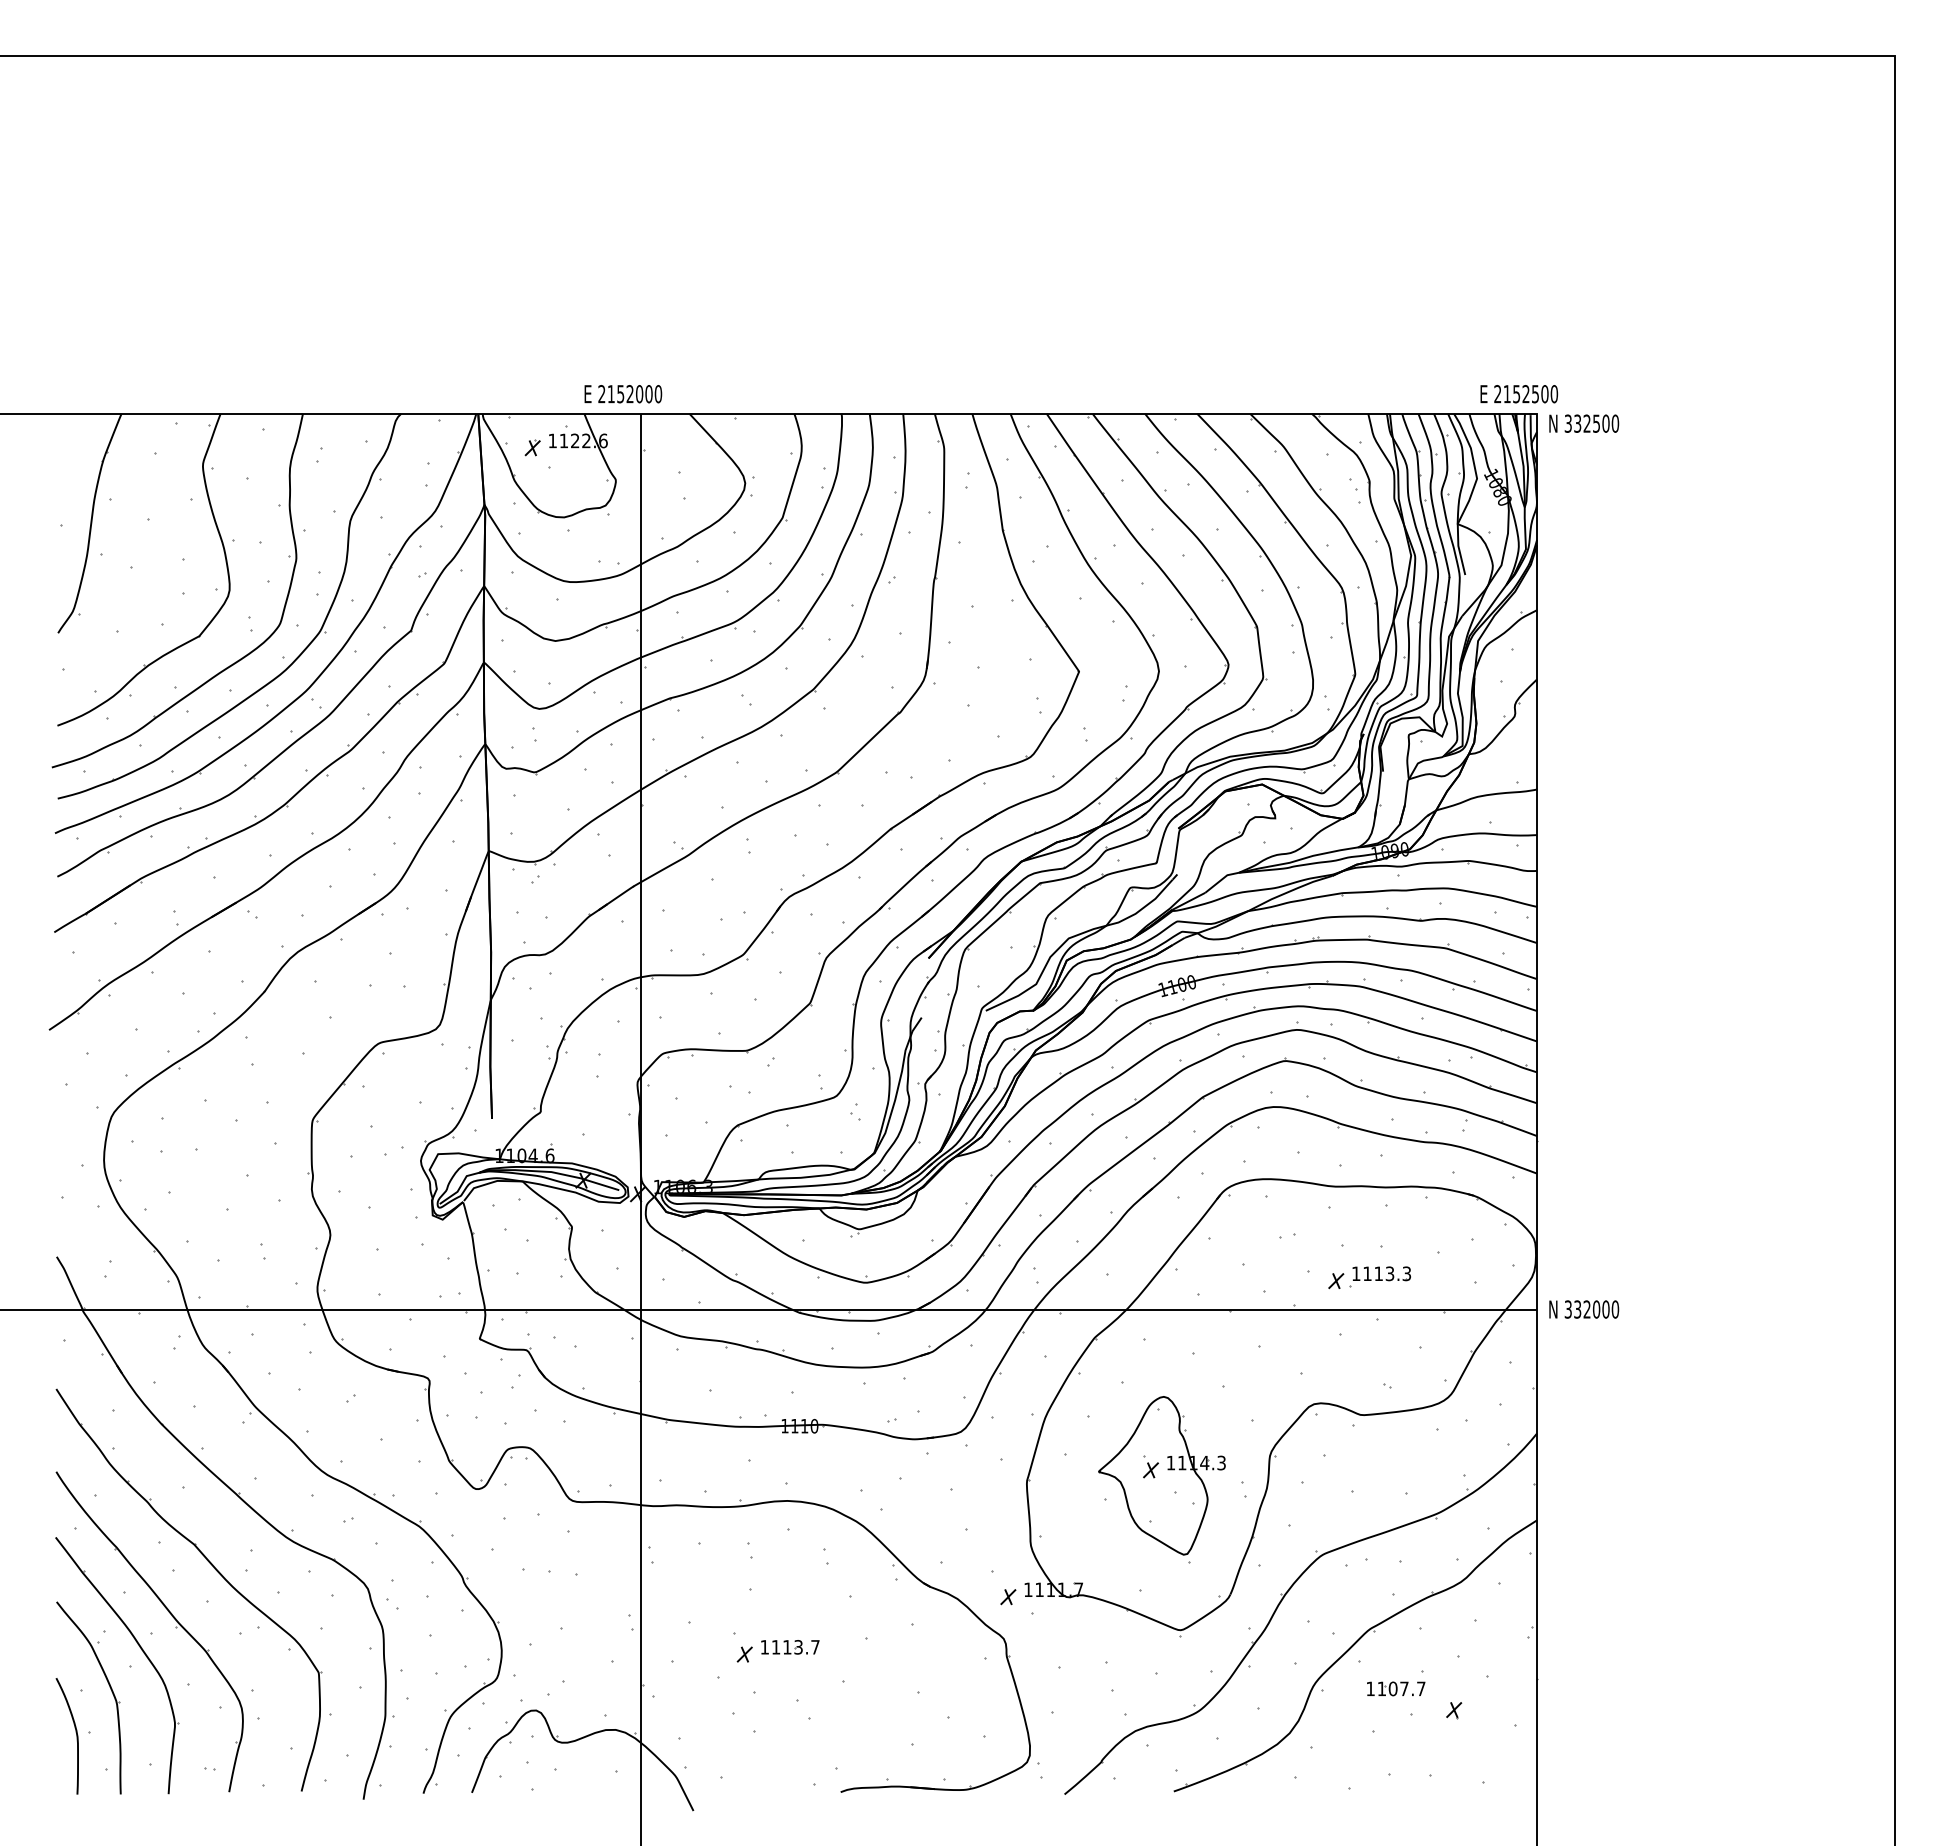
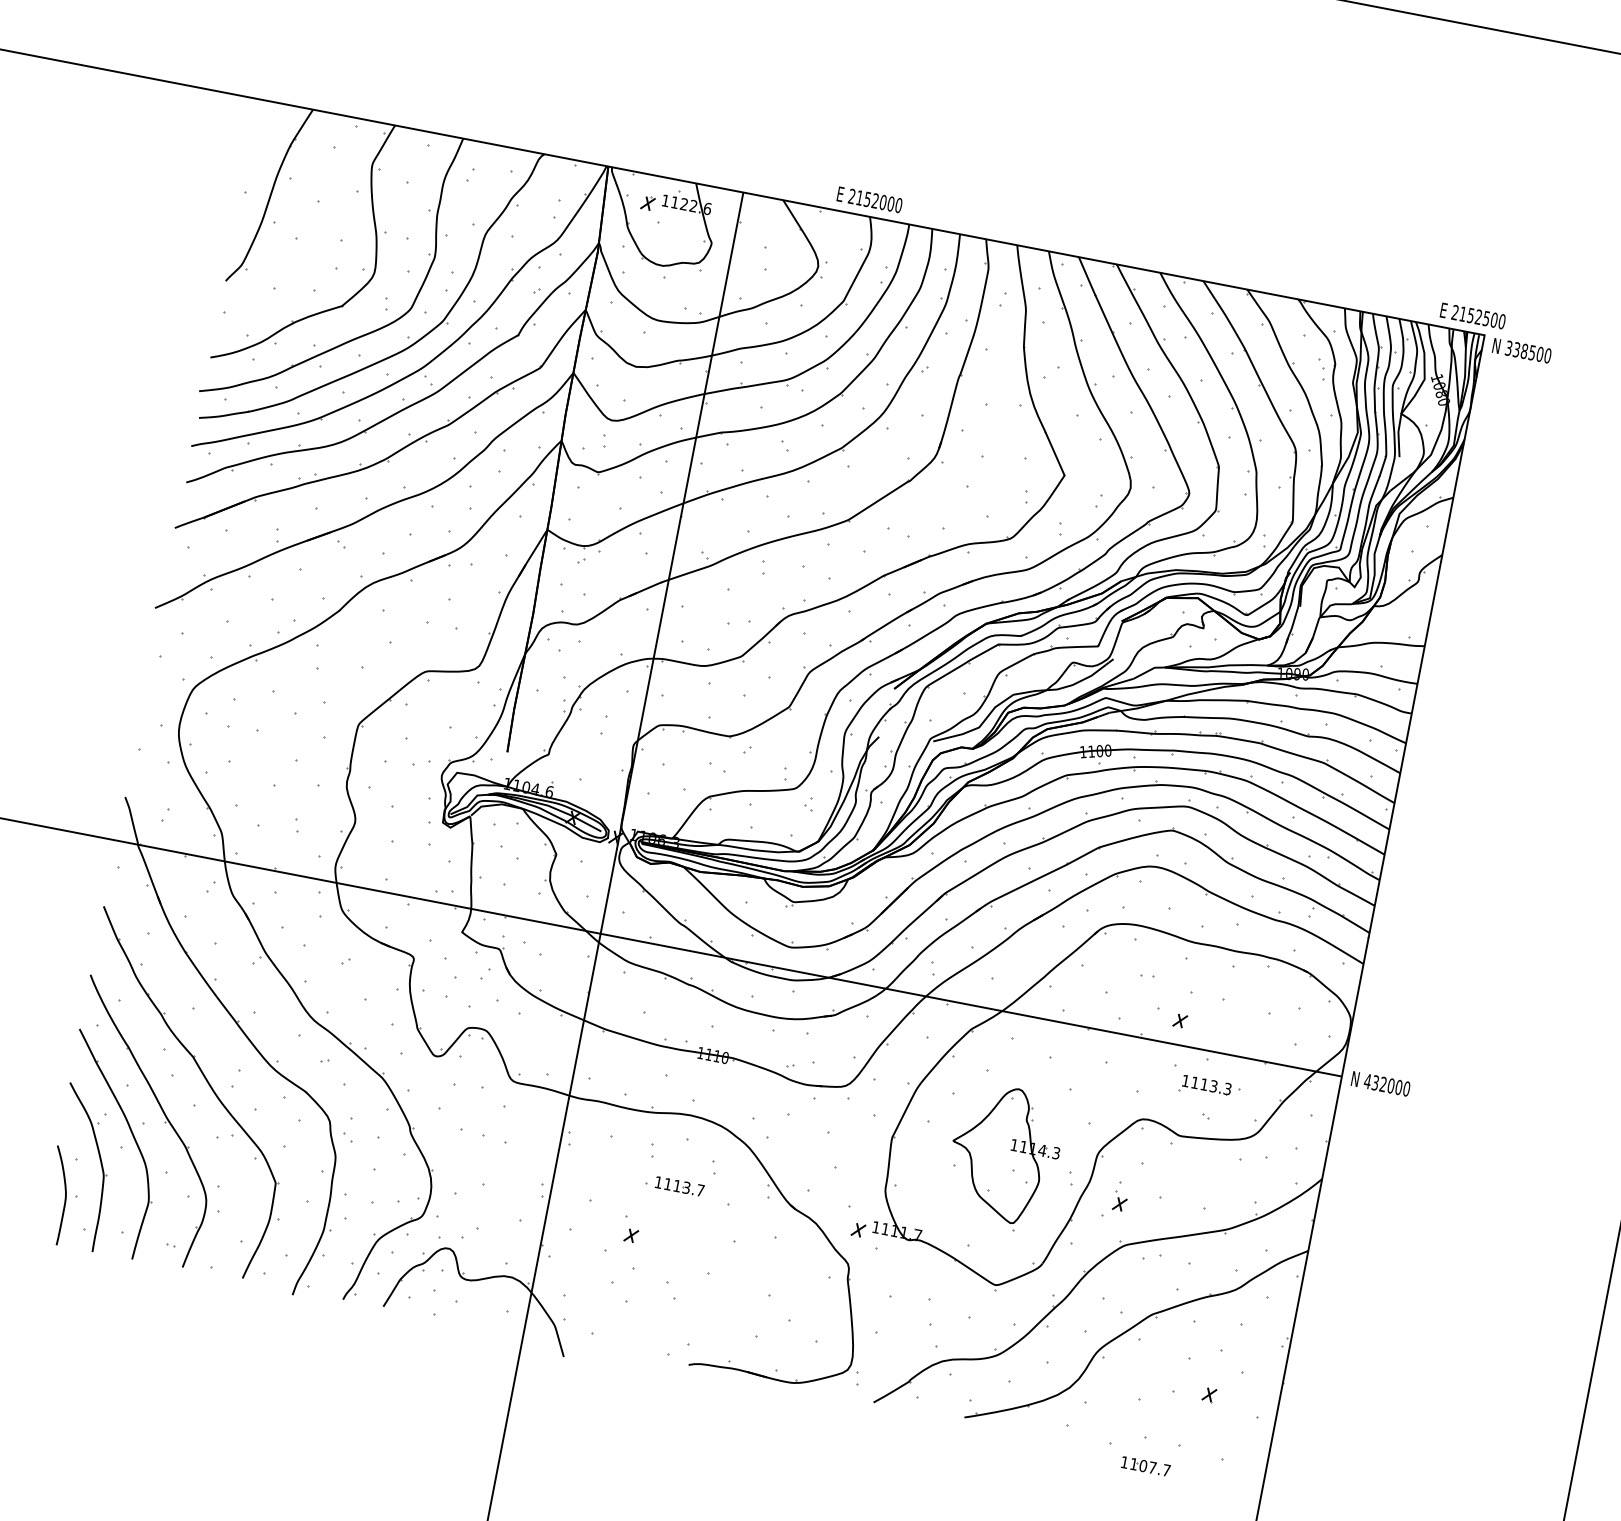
text: (623, 394) -> (869, 200), moved
text: (1586, 423) -> (1523, 351), 332500 -> 338500
part: (1379, 1276) -> (1204, 1086), moved
text: (1568, 1309) -> (1367, 1081), 332000 -> 432000
part: (1150, 1466) -> (1119, 1201), moved
part: (790, 1647) -> (679, 1186), moved
part: (1396, 1688) -> (1146, 1466), moved

